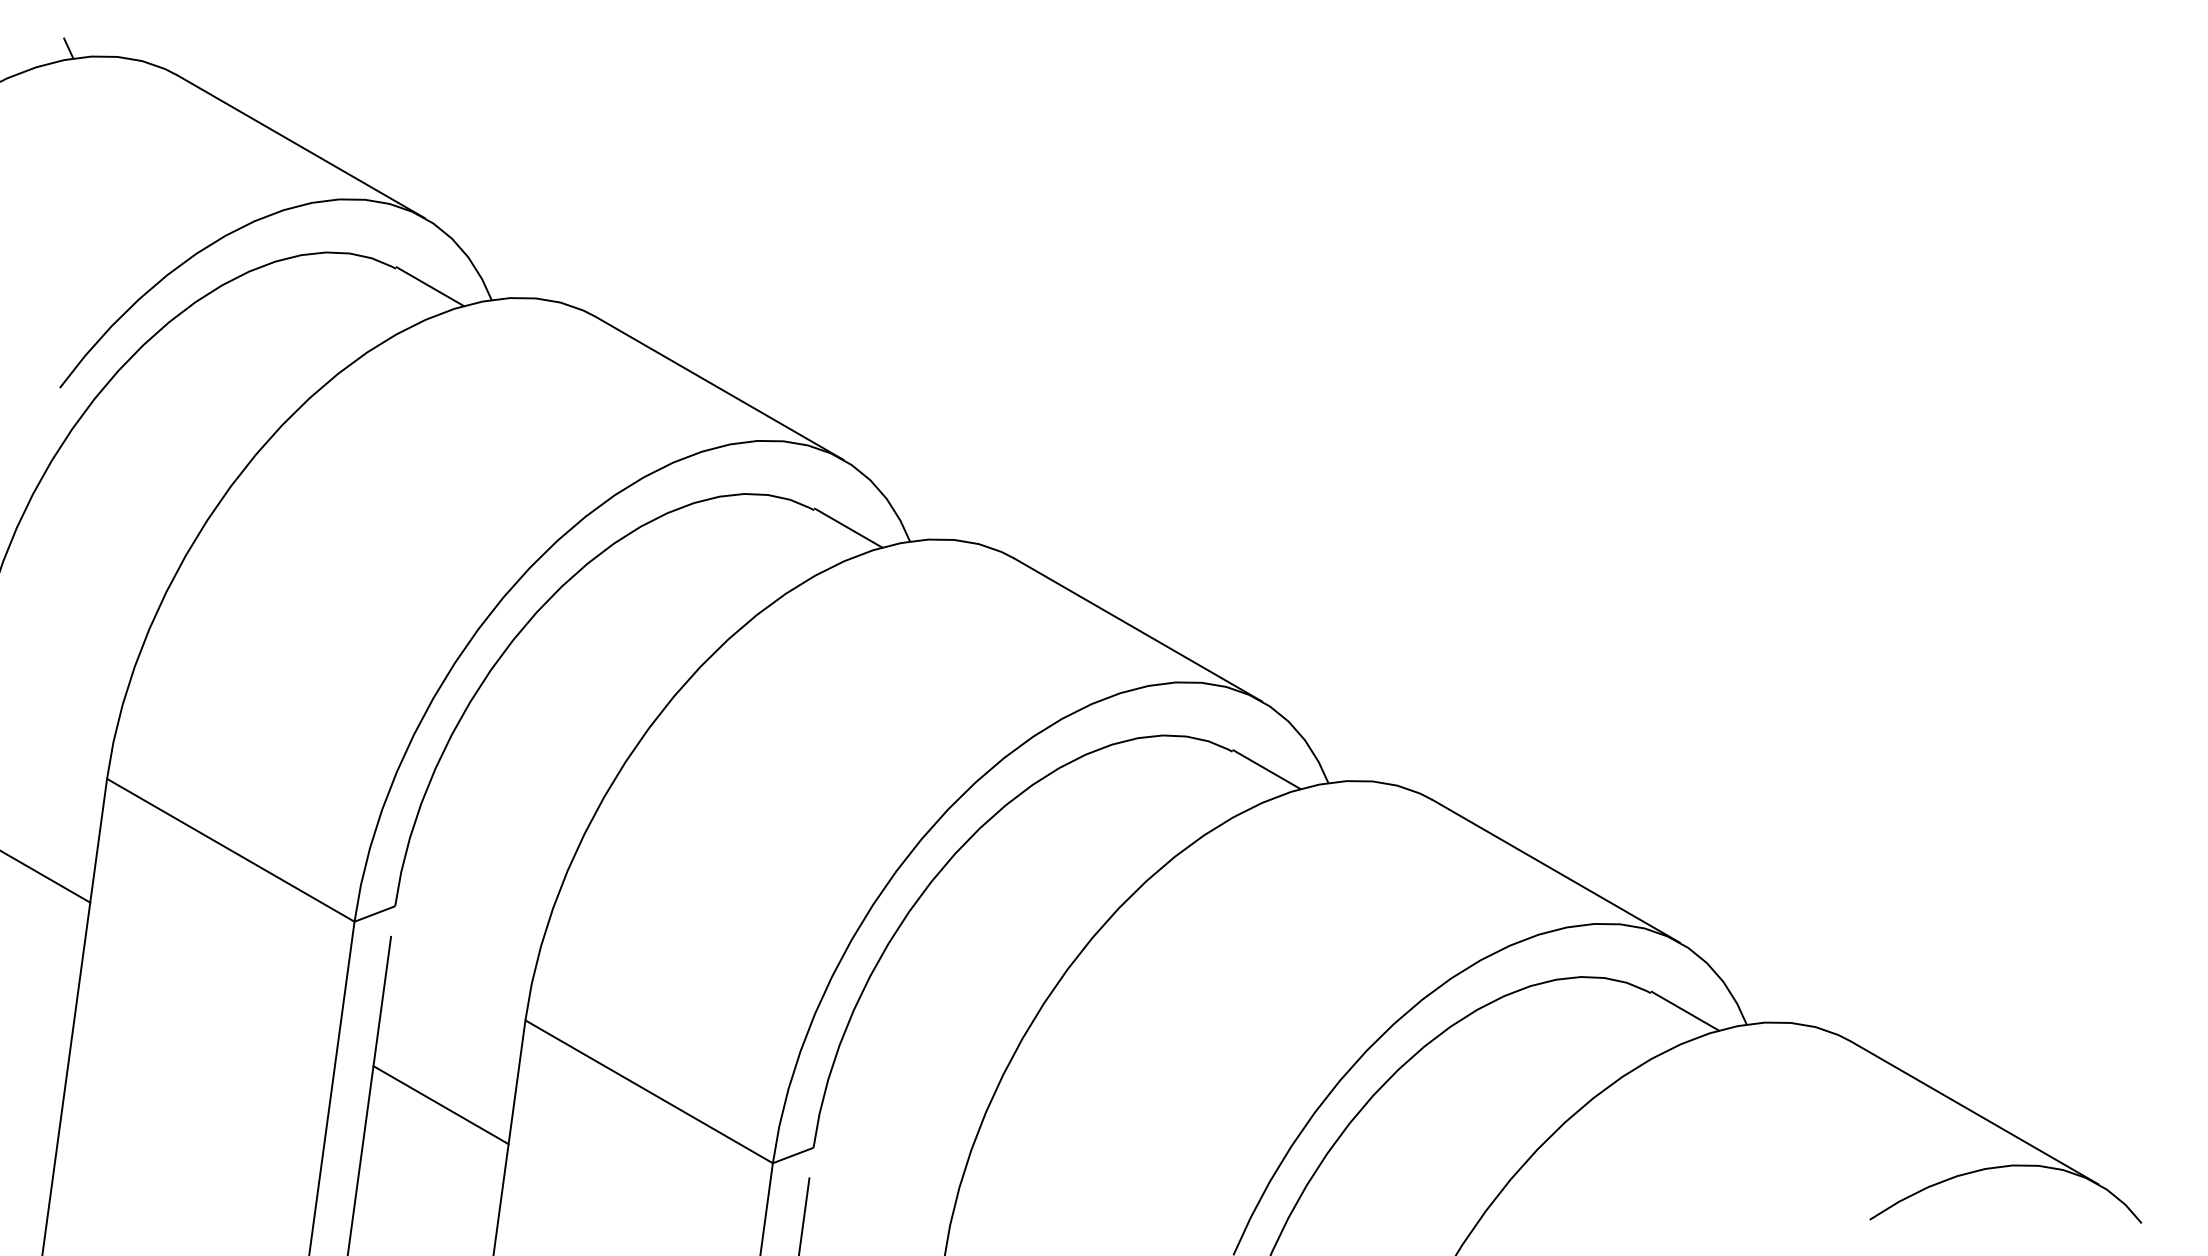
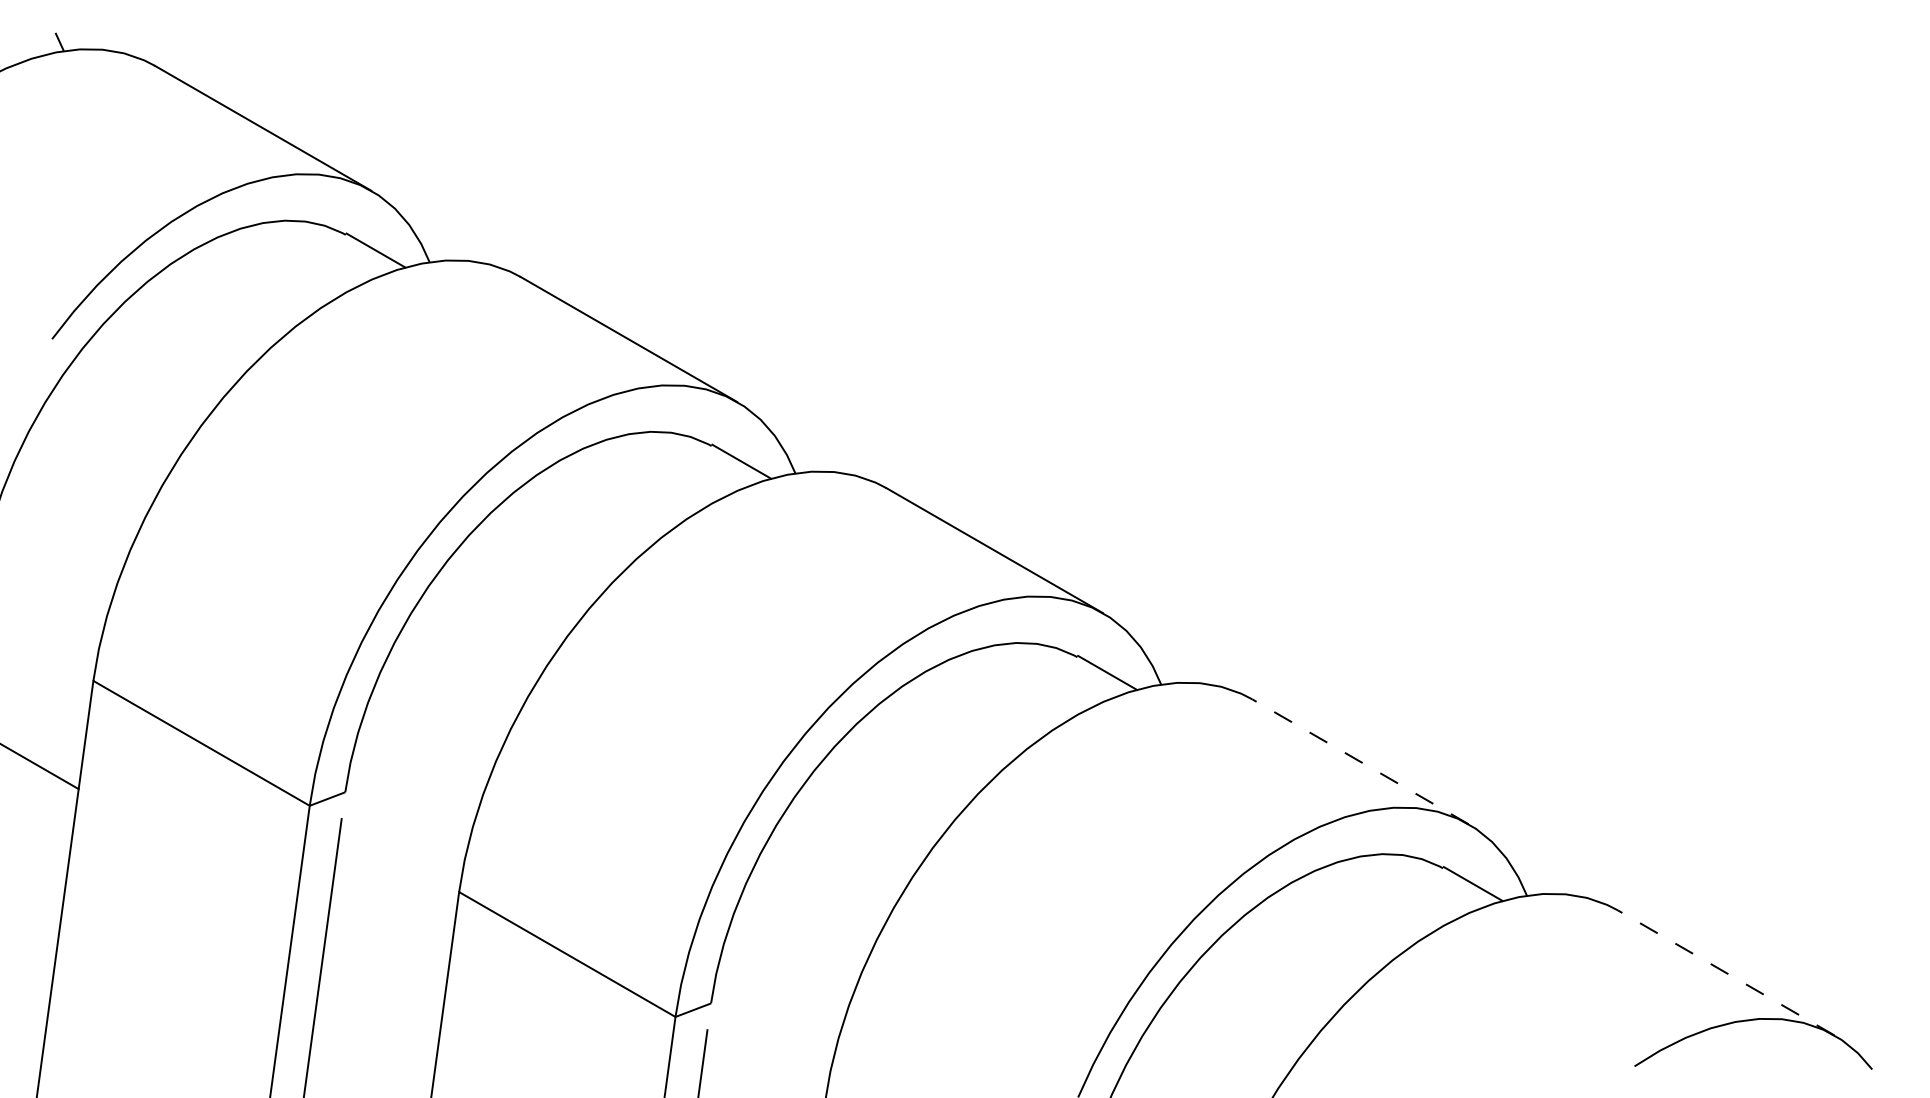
line: (1556, 871) -> (1360, 761), solid -> dashed
line: (440, 1105) -> (384, 966), removed
line: (1974, 1112) -> (1726, 972), solid -> dashed

